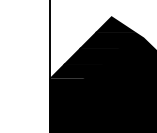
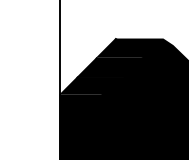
fill: (115, 24) -> (139, 29), removed

